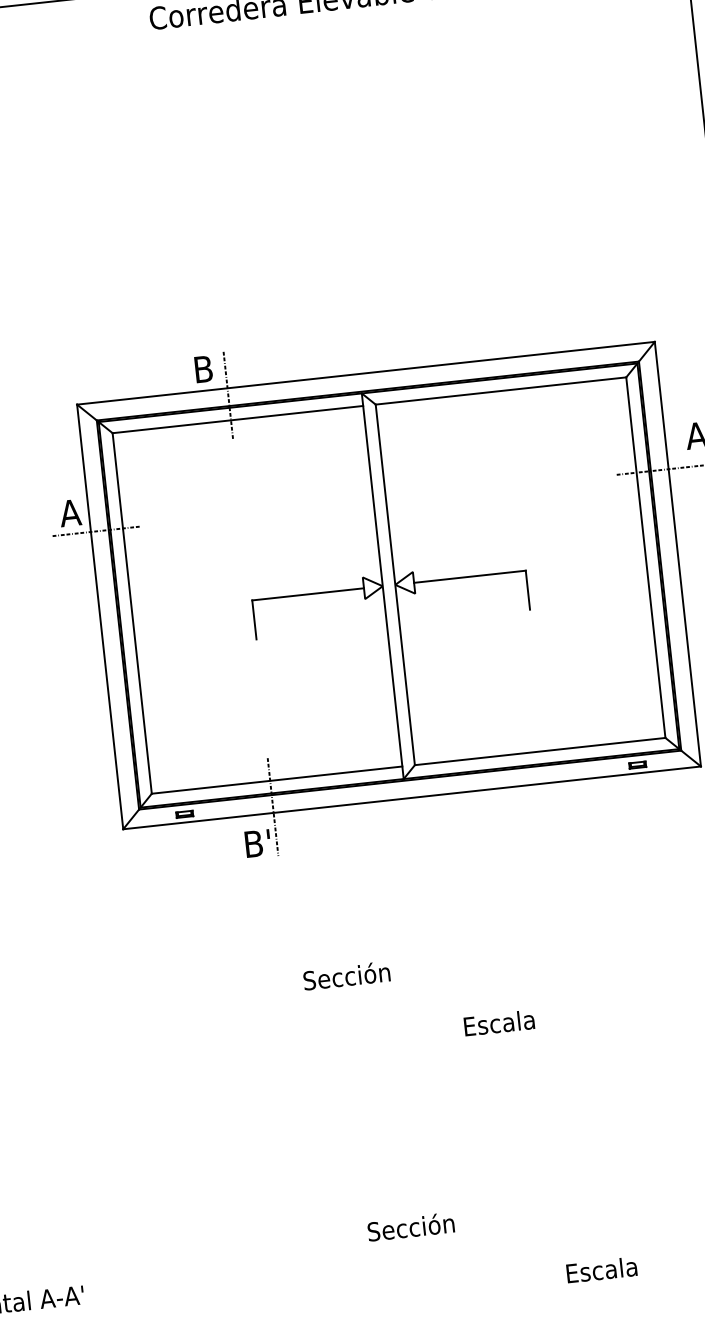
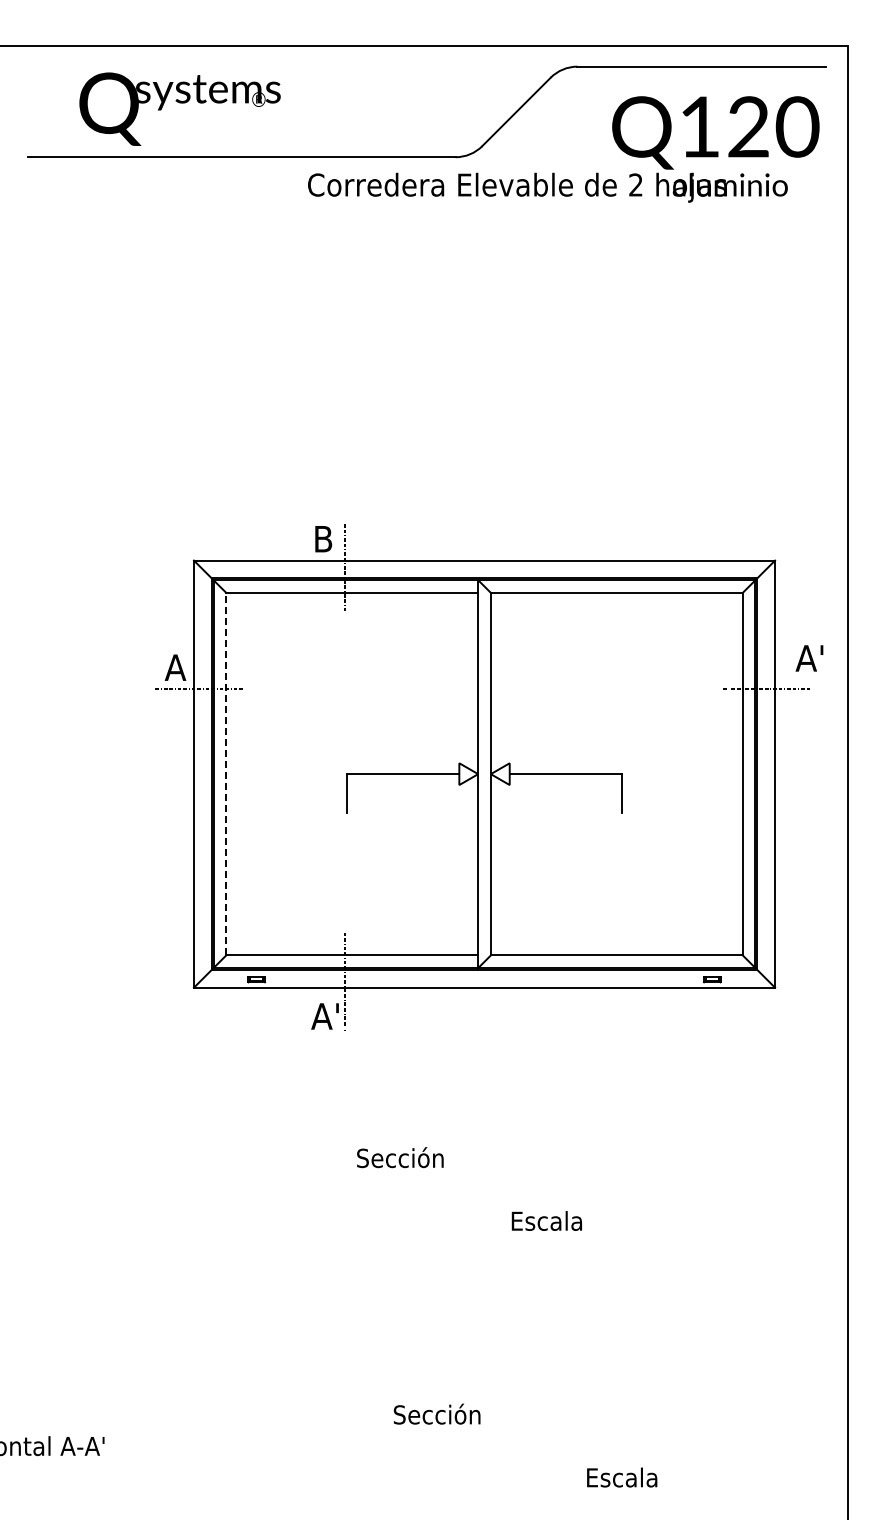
line: (132, 612) -> (226, 773), solid -> dashed
text: (253, 844) -> (321, 1016), B' -> A'

